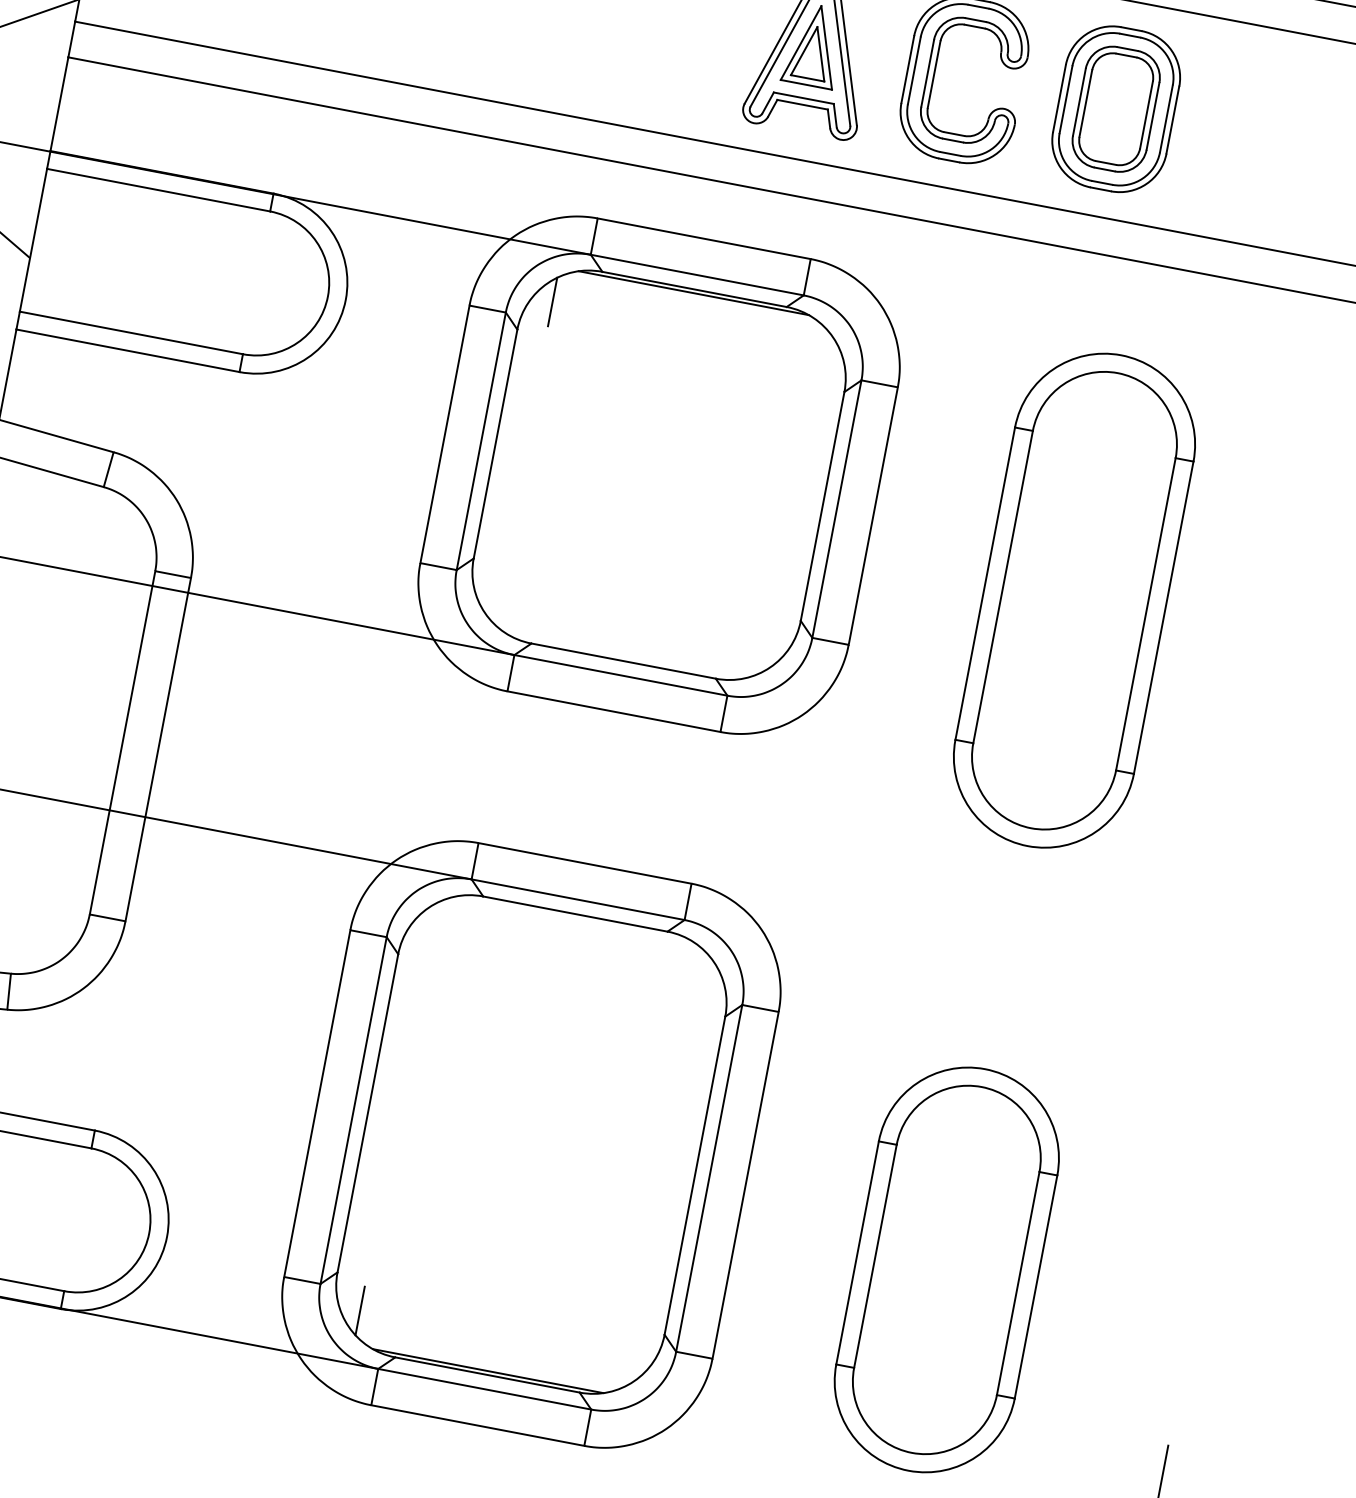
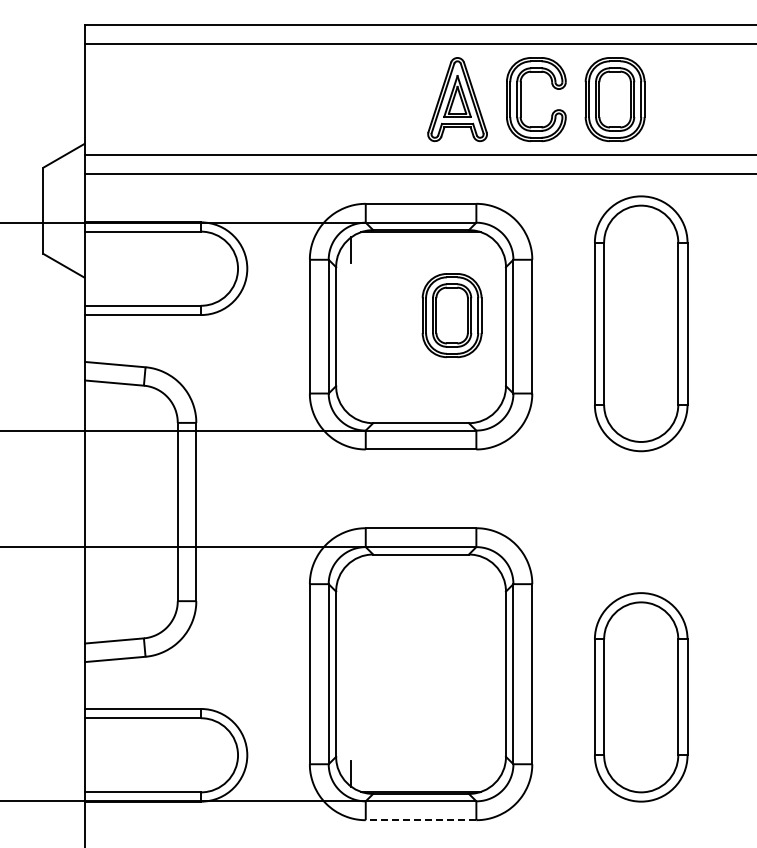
part: (721, 464) -> (451, 315), added
part: (1075, 600) -> (641, 323), moved
line: (476, 1425) -> (420, 820), solid -> dashed

